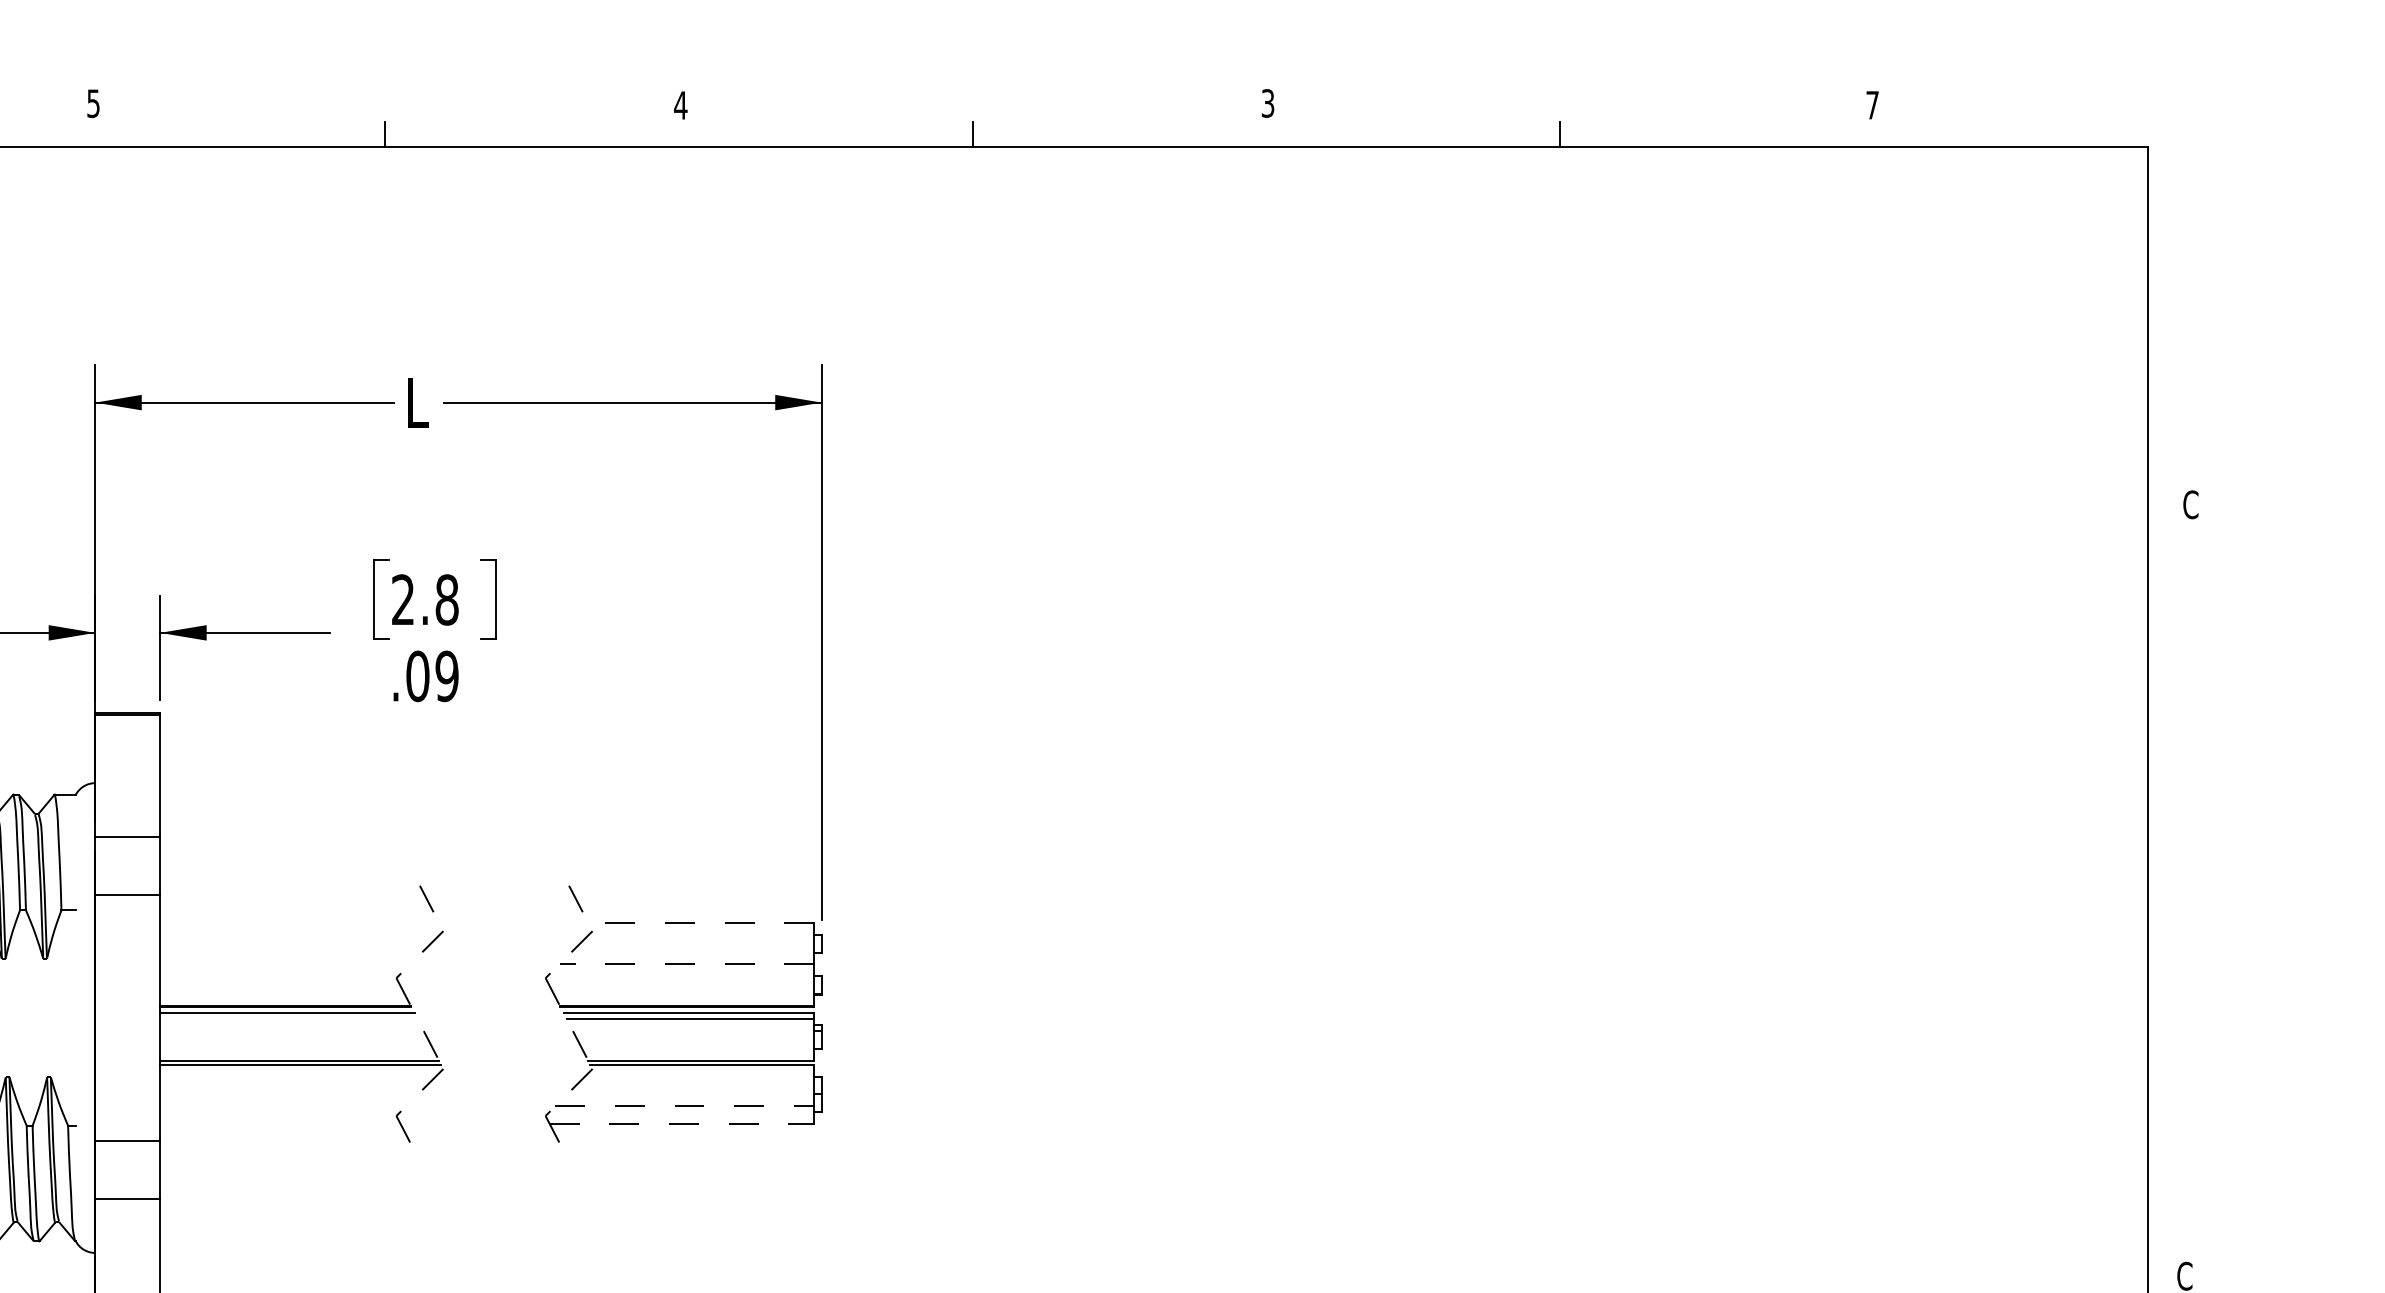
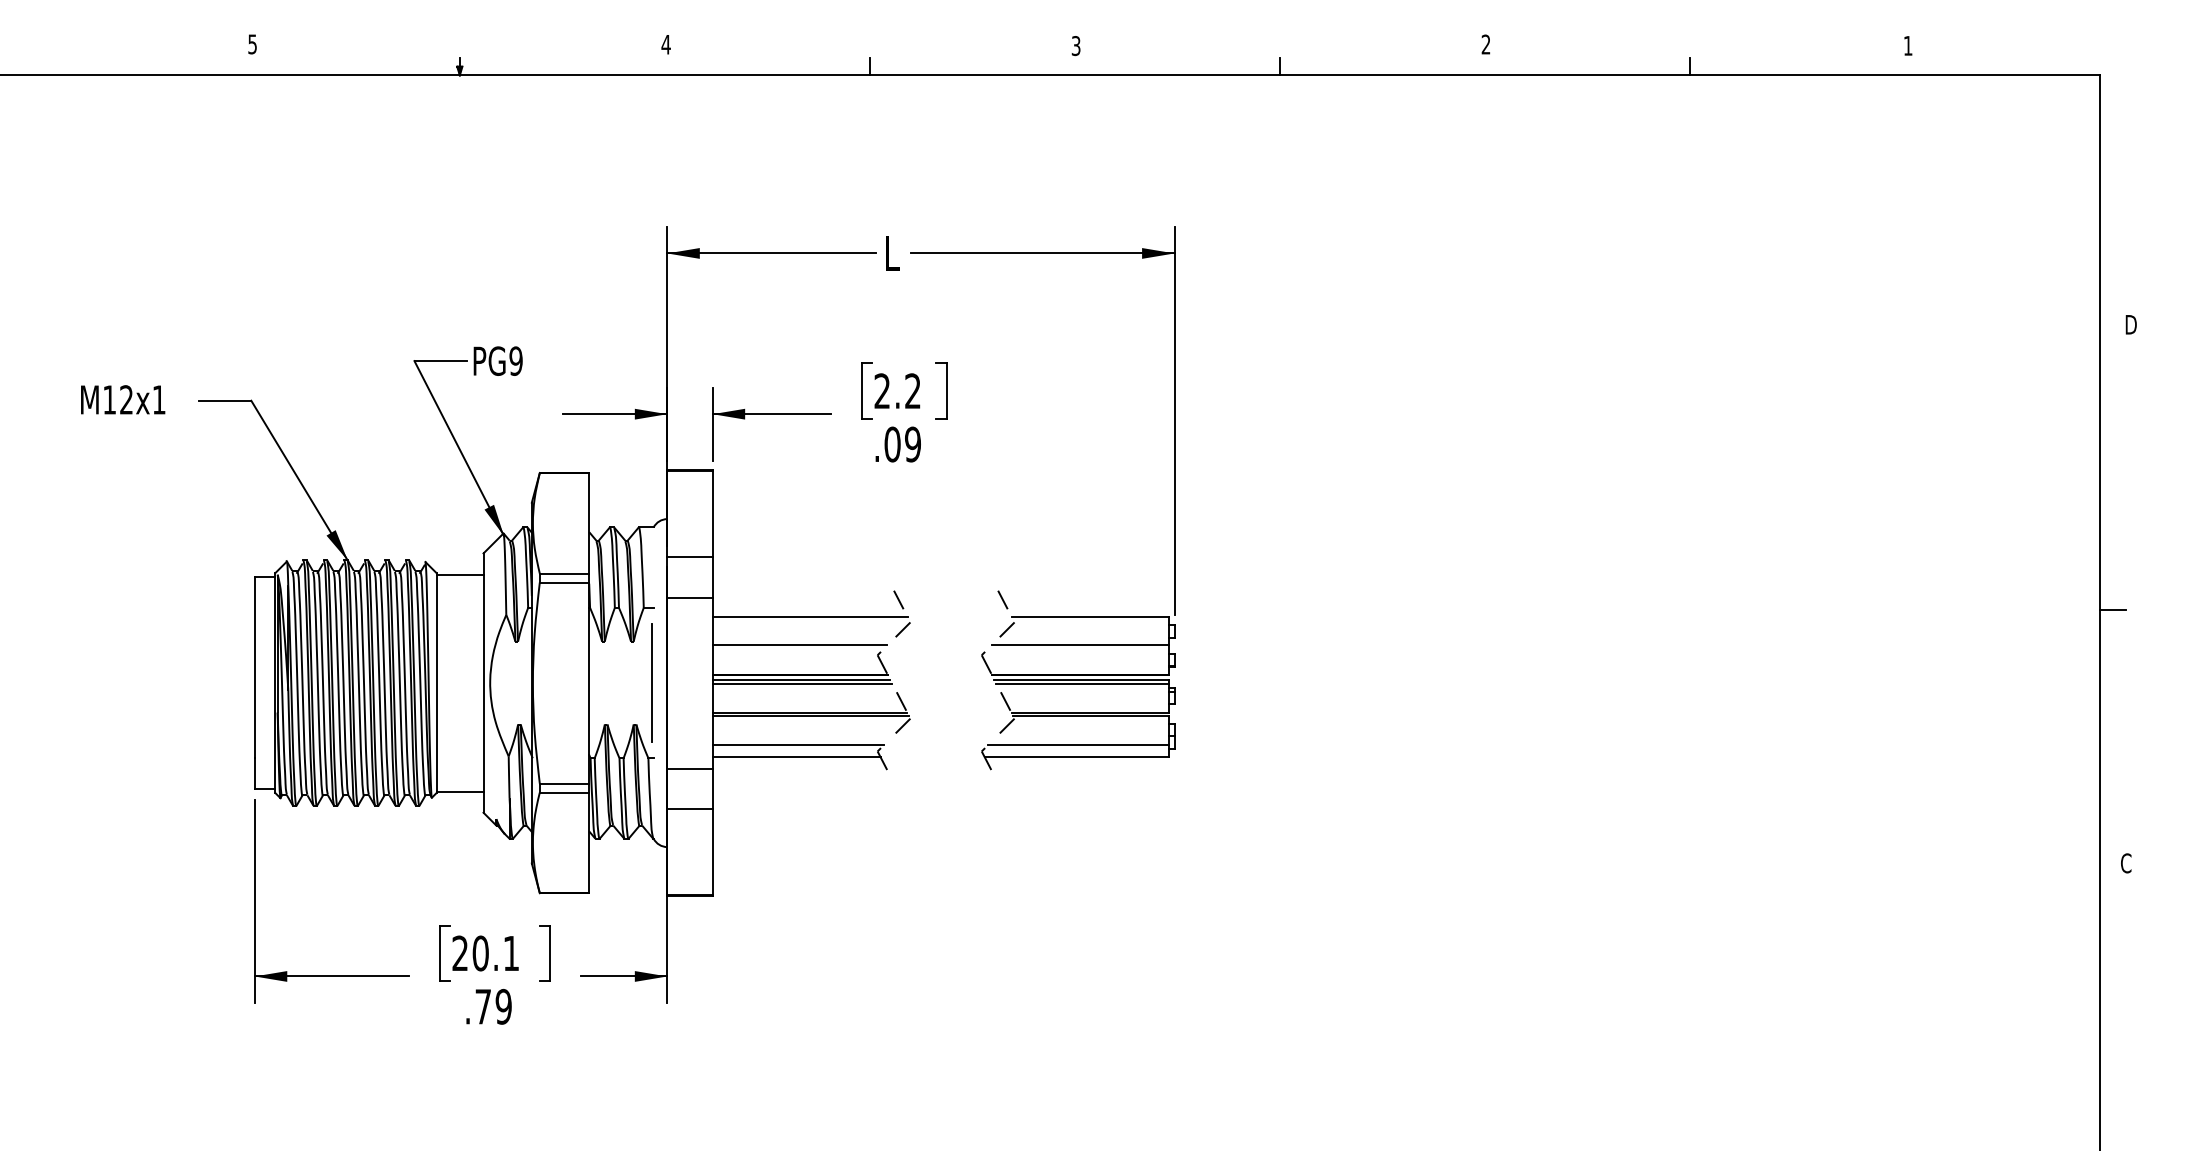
text: (92, 103) -> (665, 44), 5 -> 4
text: (1267, 103) -> (1485, 44), 3 -> 2
text: (1873, 104) -> (1908, 45), 7 -> 1
text: (679, 106) -> (1075, 46), 4 -> 3
text: (2191, 504) -> (2130, 324), C -> D
text: (447, 600) -> (913, 391), 2.8 -> 2.2
line: (2166, 912) -> (2113, 609), added
line: (298, 922) -> (809, 616), added
line: (701, 922) -> (1090, 616), dashed -> solid
line: (284, 964) -> (799, 645), added
line: (687, 964) -> (1080, 645), dashed -> solid
line: (72, 1017) -> (651, 682), added
line: (288, 1018) -> (802, 683), added
line: (283, 1105) -> (798, 744), added
line: (685, 1105) -> (1079, 744), dashed -> solid
line: (280, 1124) -> (796, 757), added
line: (682, 1124) -> (1077, 757), dashed -> solid

